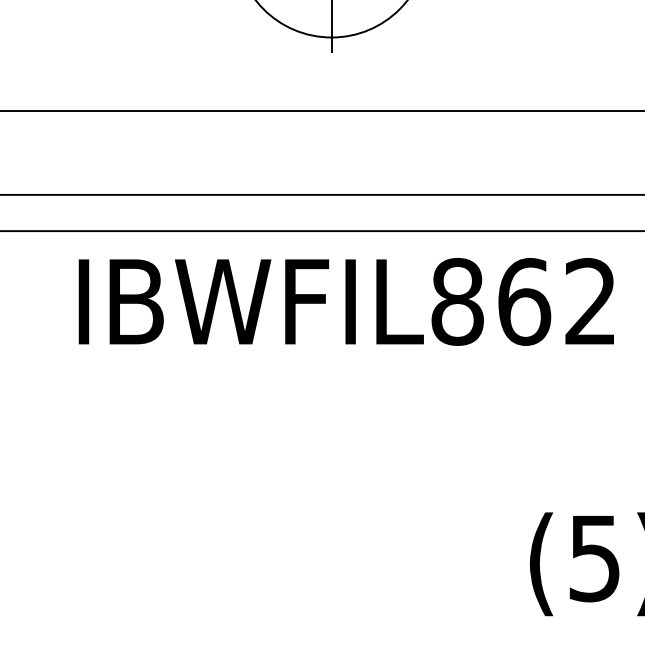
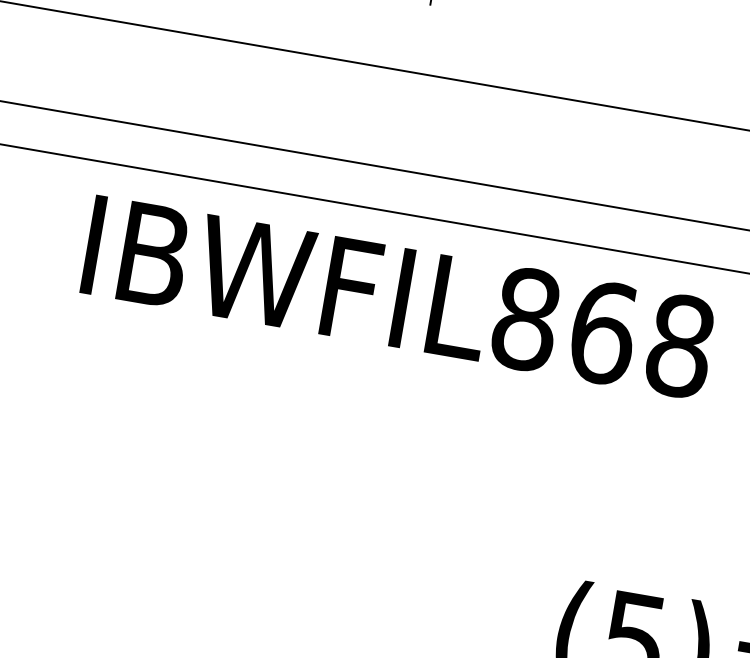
text: (591, 301) -> (681, 345), IBWFIL862 -> IBWFIL868

